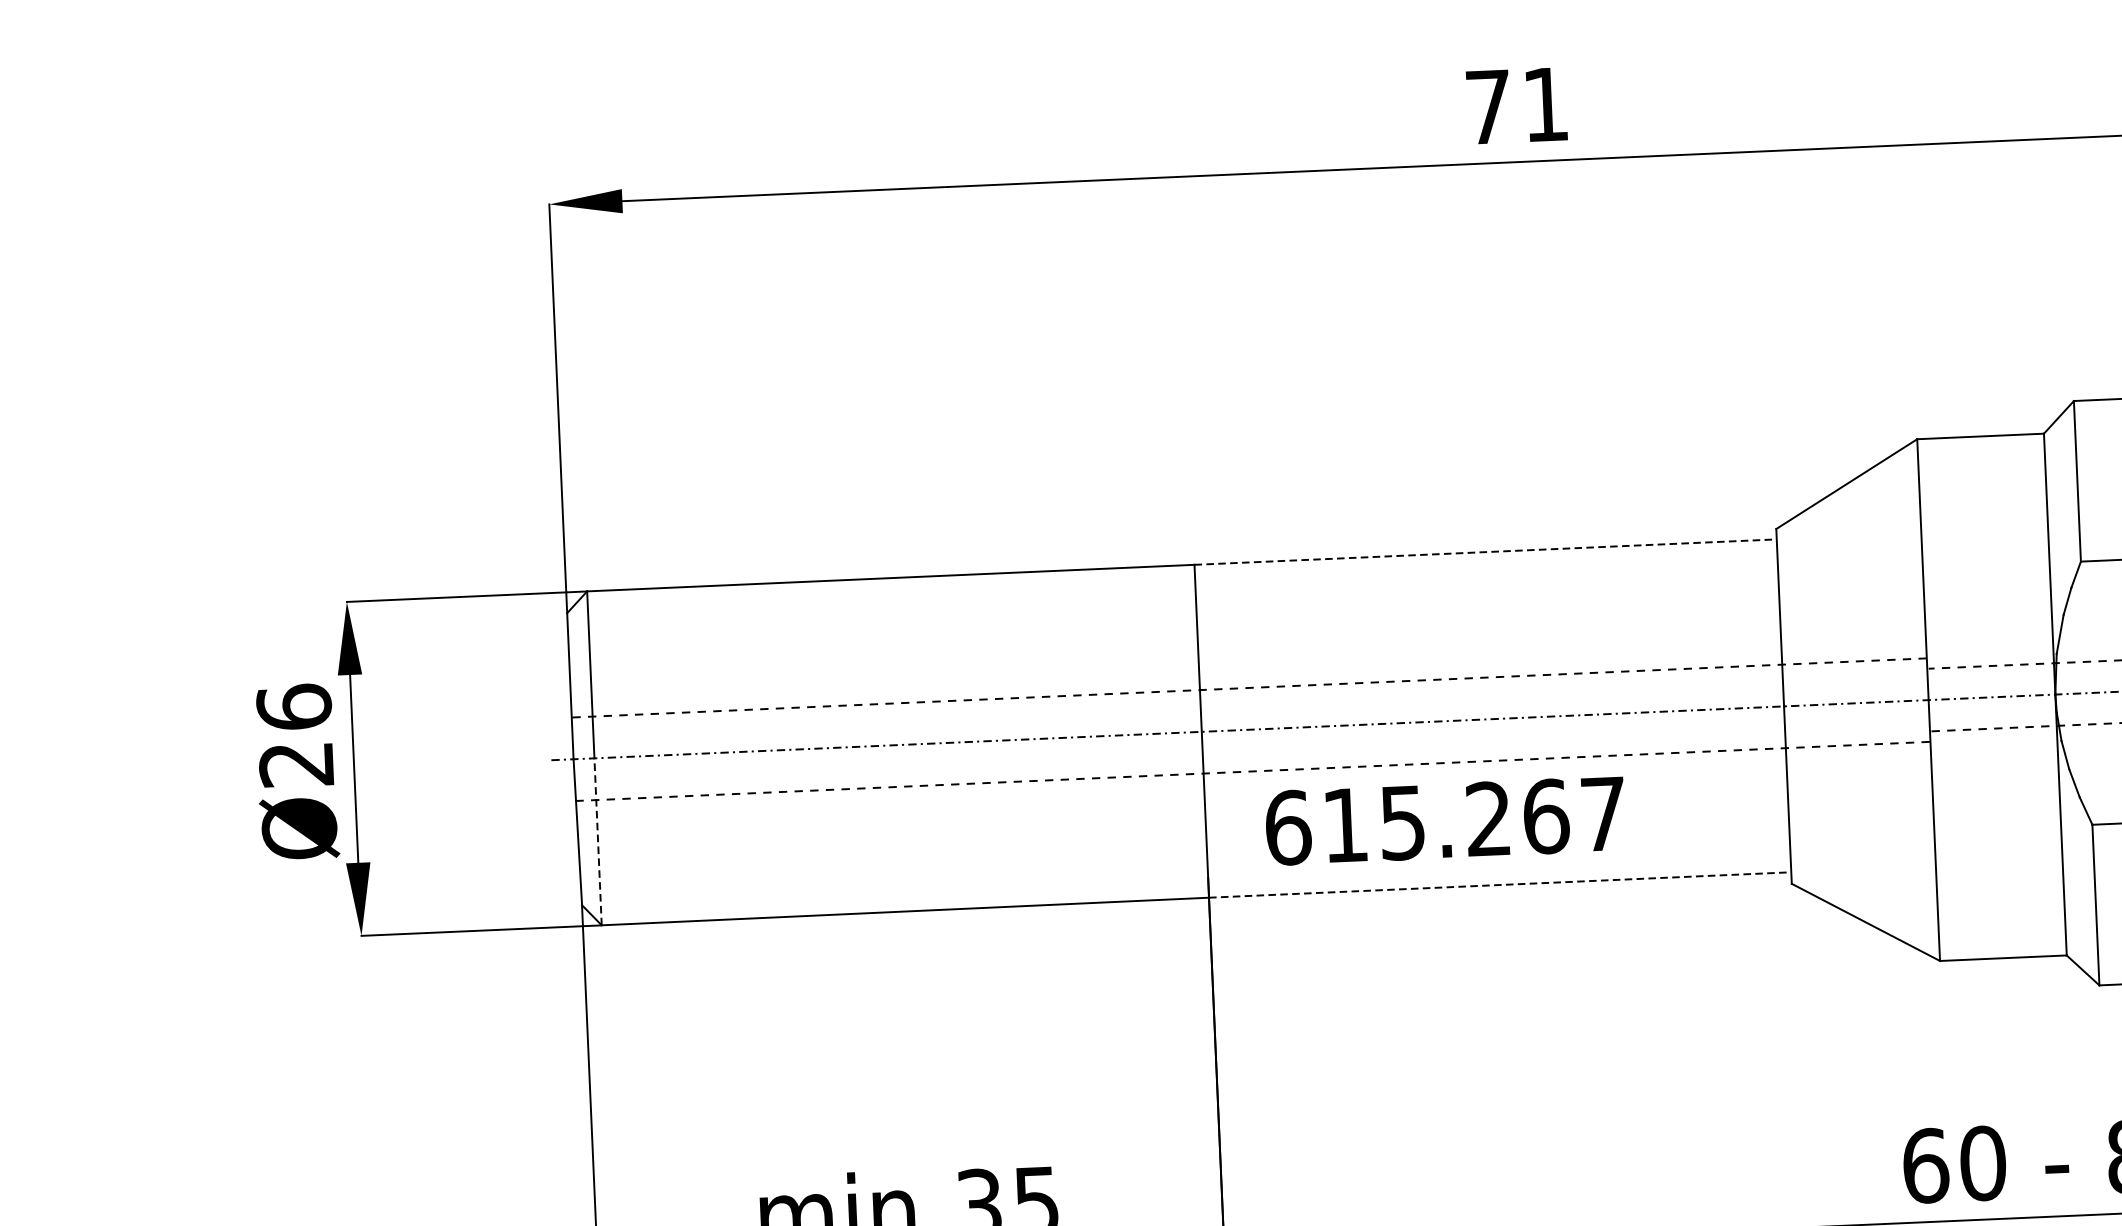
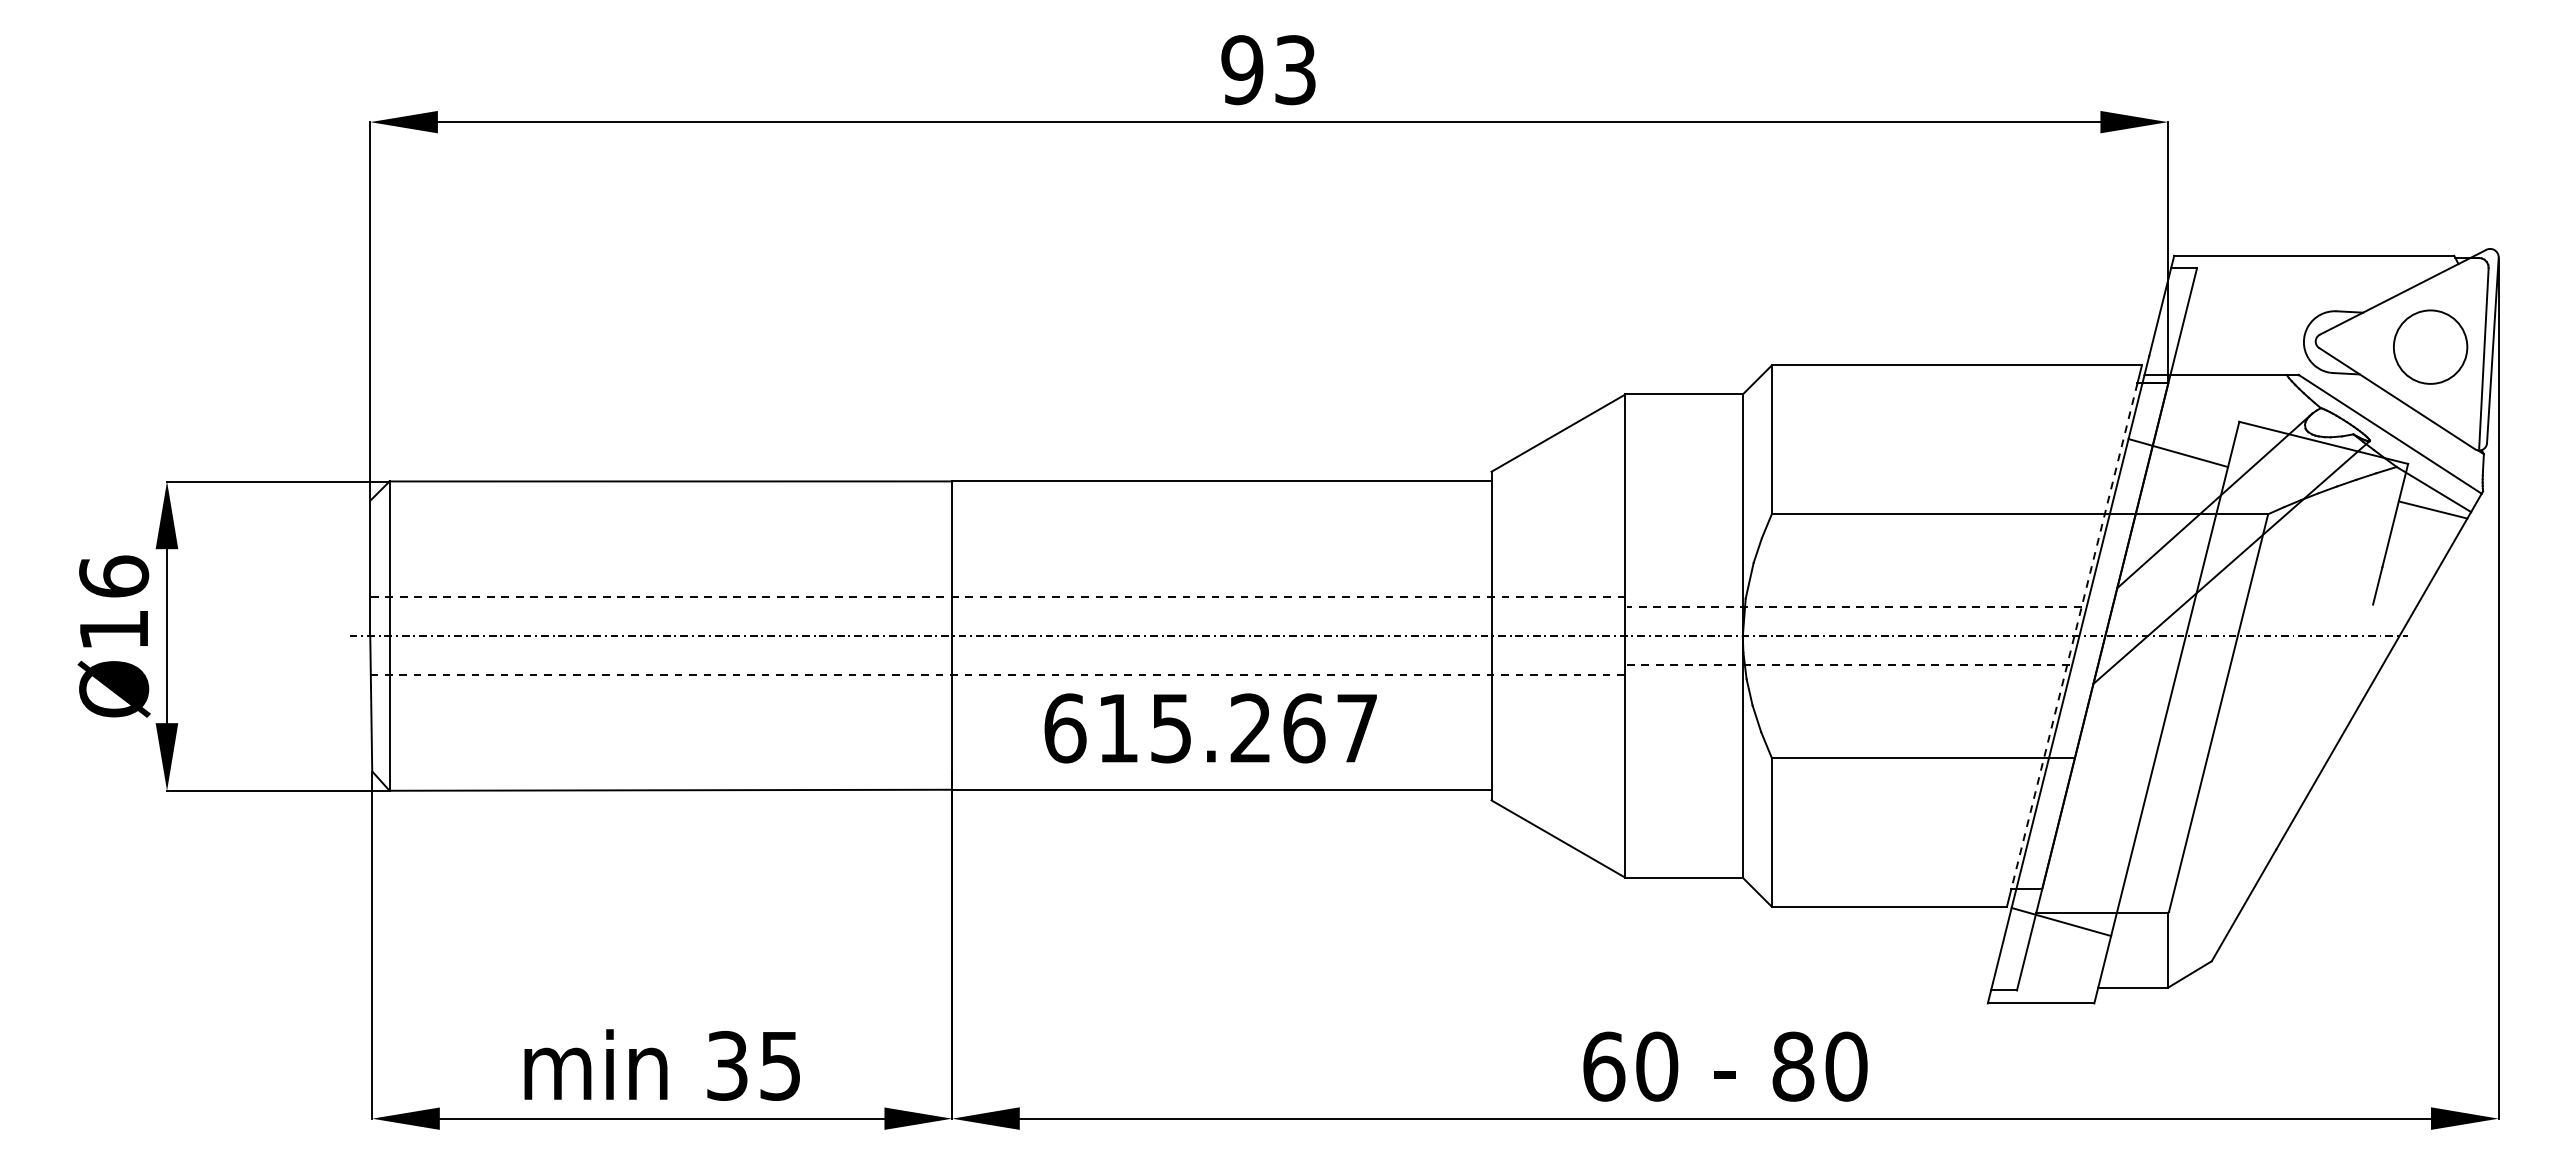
text: (1516, 106) -> (1268, 70), 71 -> 93
line: (1485, 552) -> (1221, 481), dashed -> solid
text: (296, 765) -> (113, 630), Ø26 -> Ø16
text: (1445, 821) -> (1210, 728), moved
line: (597, 840) -> (389, 712), dashed -> solid
line: (1499, 884) -> (1221, 789), dashed -> solid

